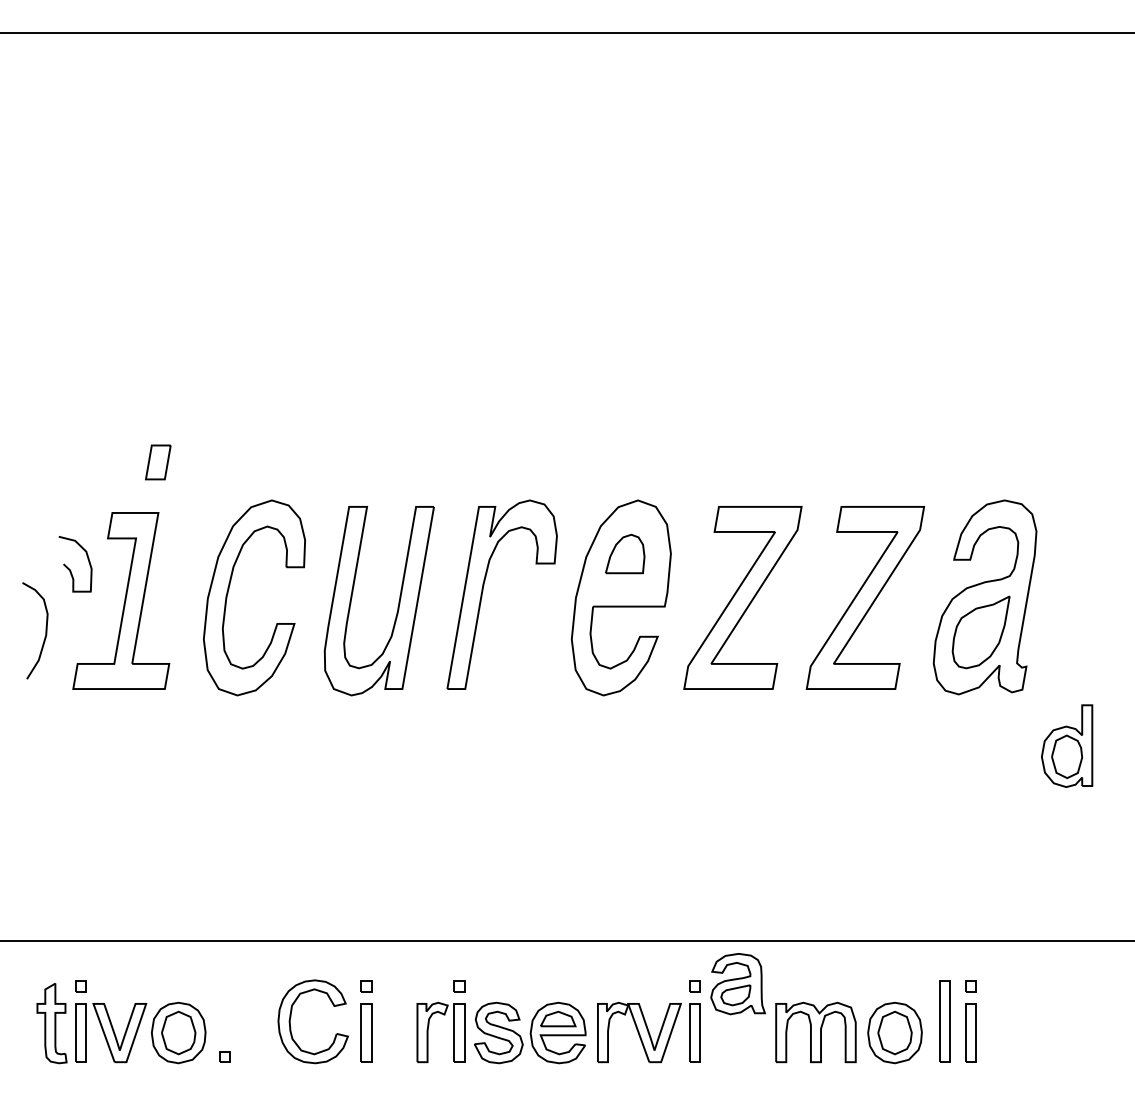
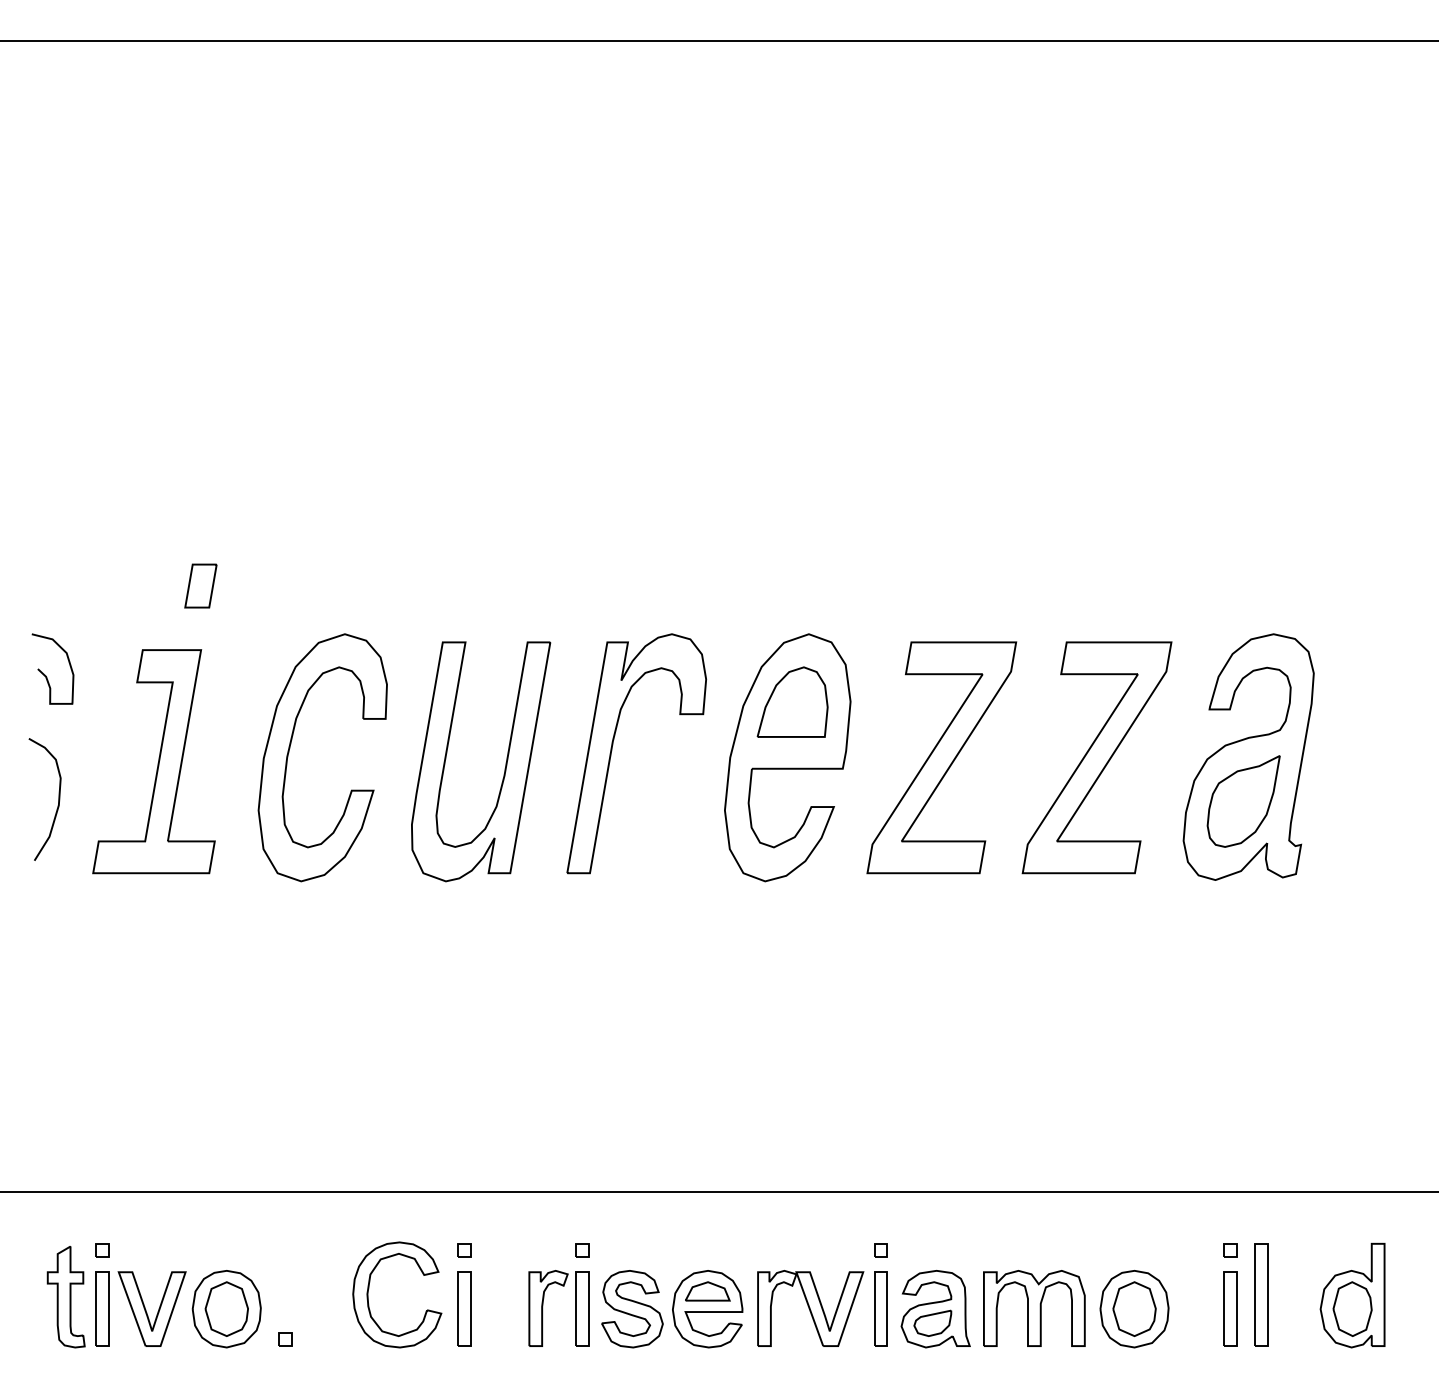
part: (625, 553) -> (792, 701), size x1.43
curve: (69, 568) -> (45, 674), moved
part: (1067, 746) -> (1352, 1295), moved
part: (737, 984) -> (935, 1309), moved
part: (944, 1021) -> (1261, 1294), moved

